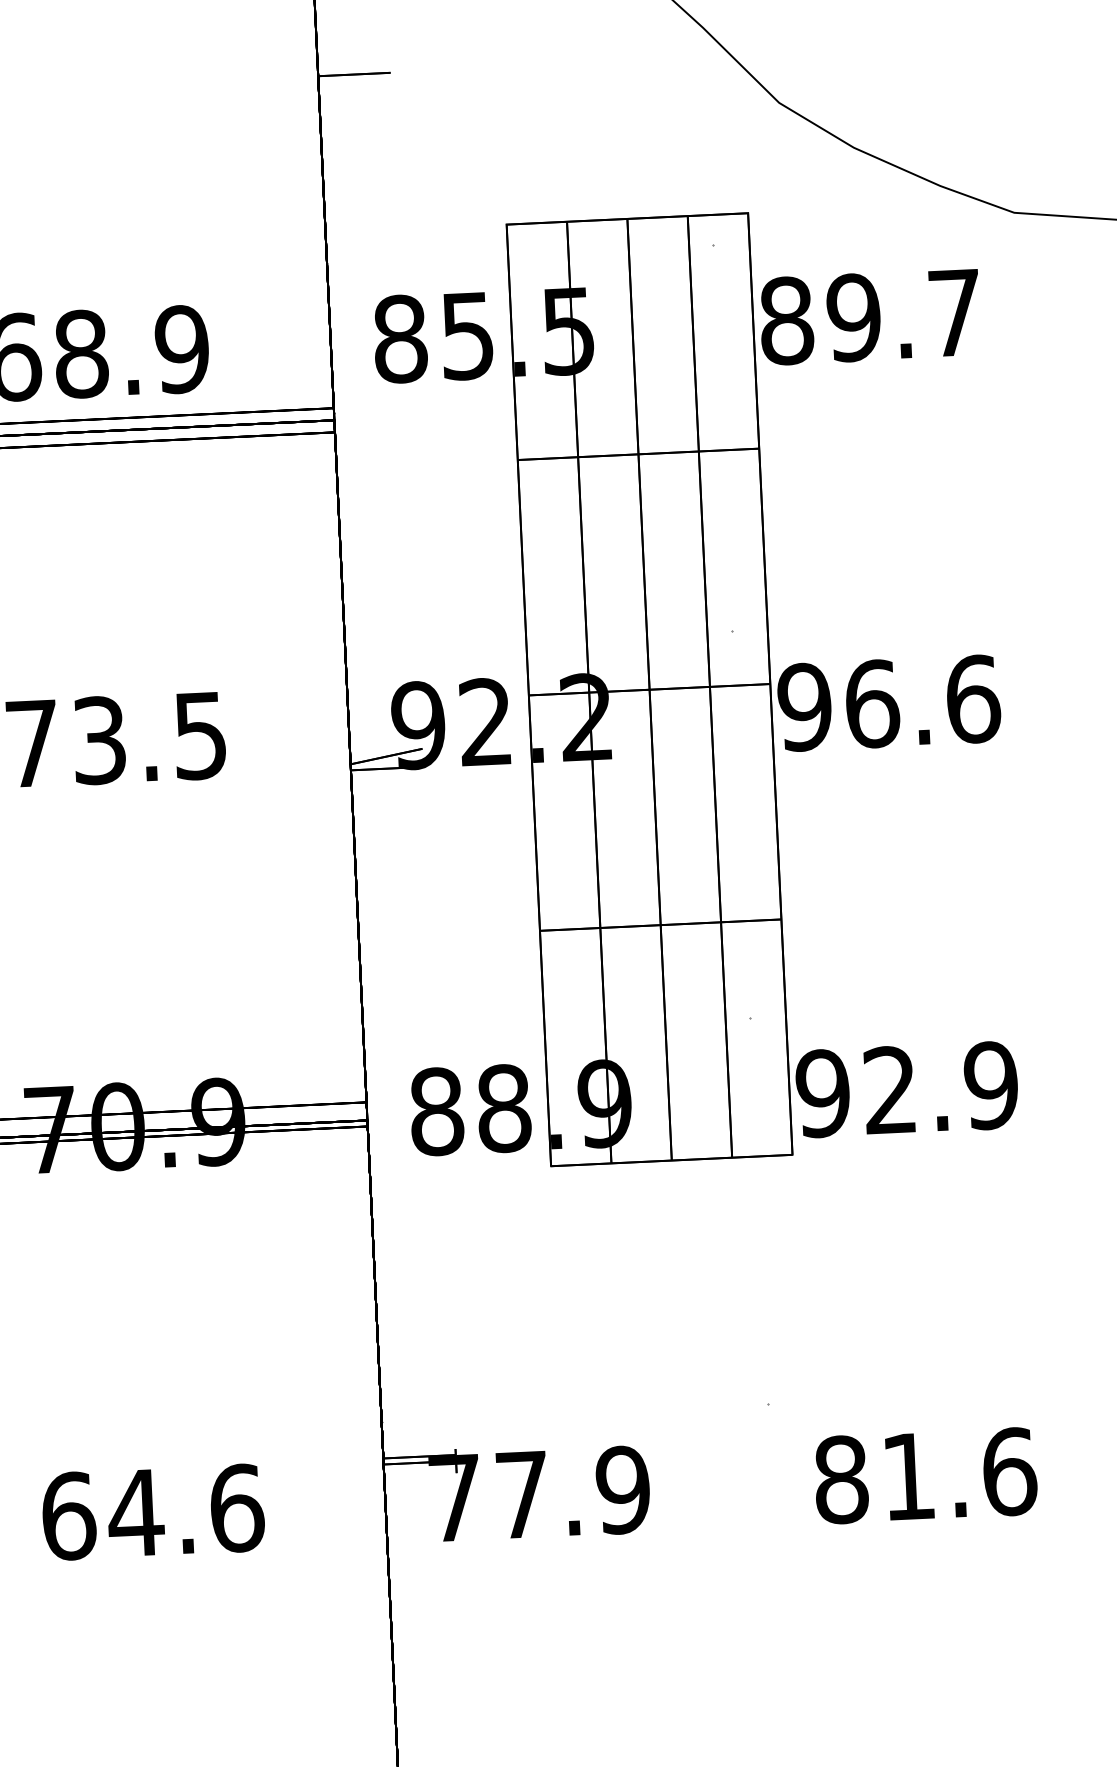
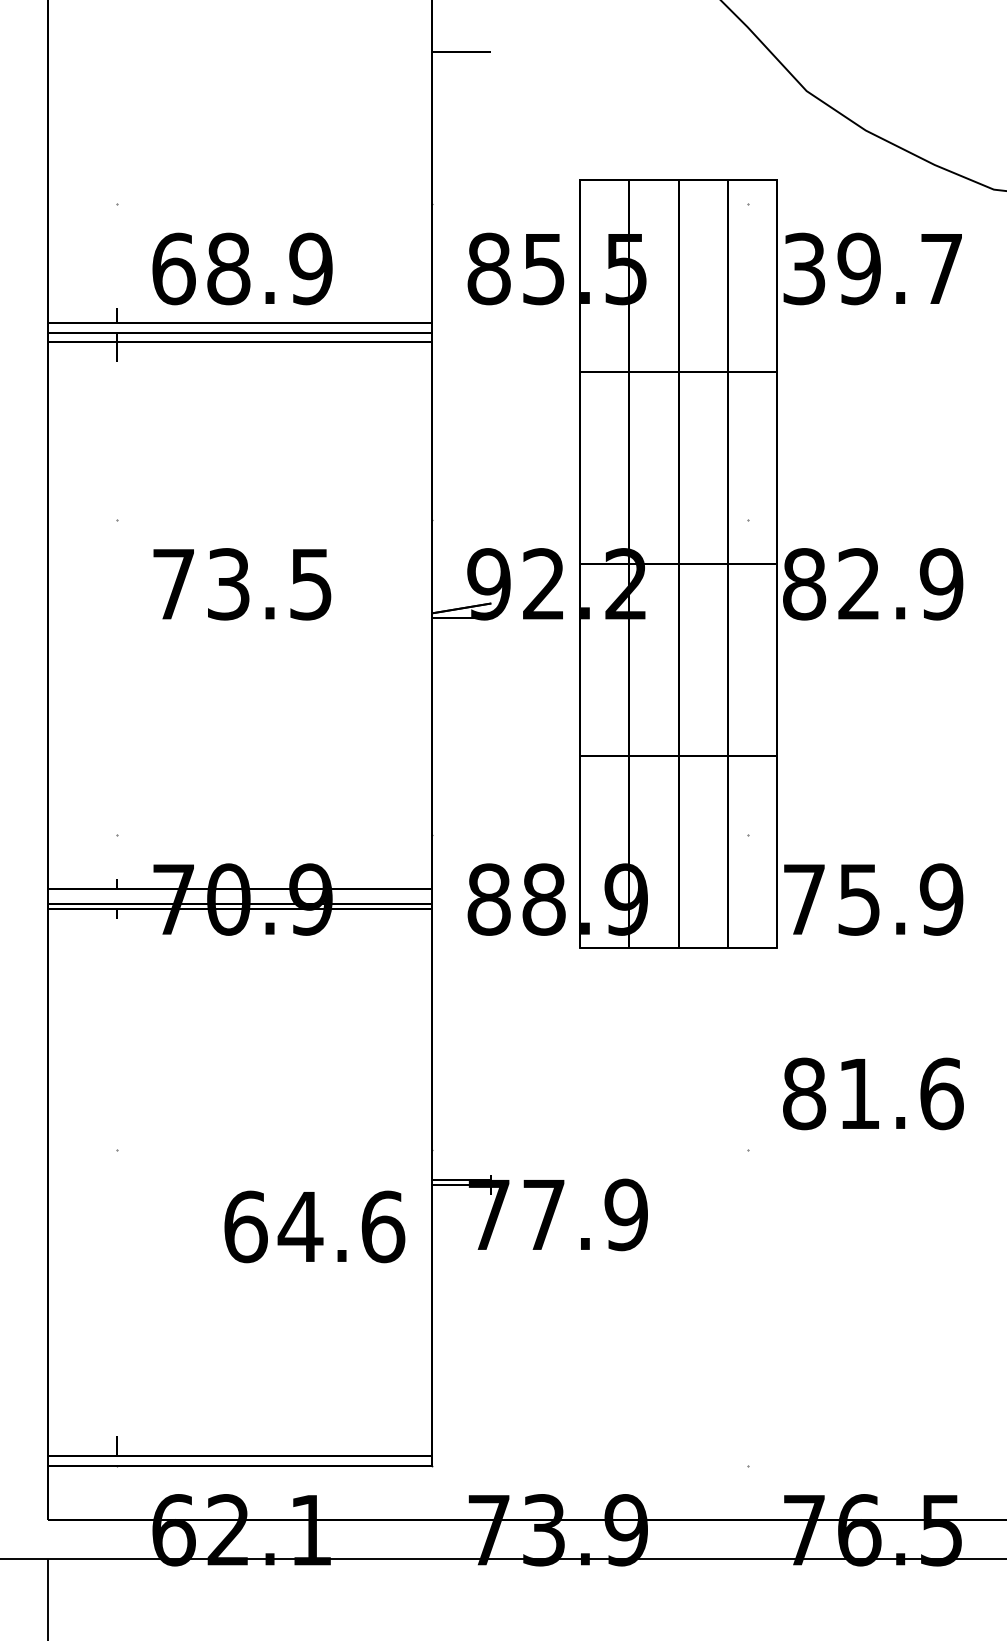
text: (786, 320) -> (804, 268), 89.7 -> 39.7
text: (888, 703) -> (872, 584), 96.6 -> 82.9
text: (855, 1091) -> (830, 899), 92.9 -> 75.9
text: (926, 1475) -> (873, 1093), moved
text: (152, 1511) -> (314, 1226), moved

